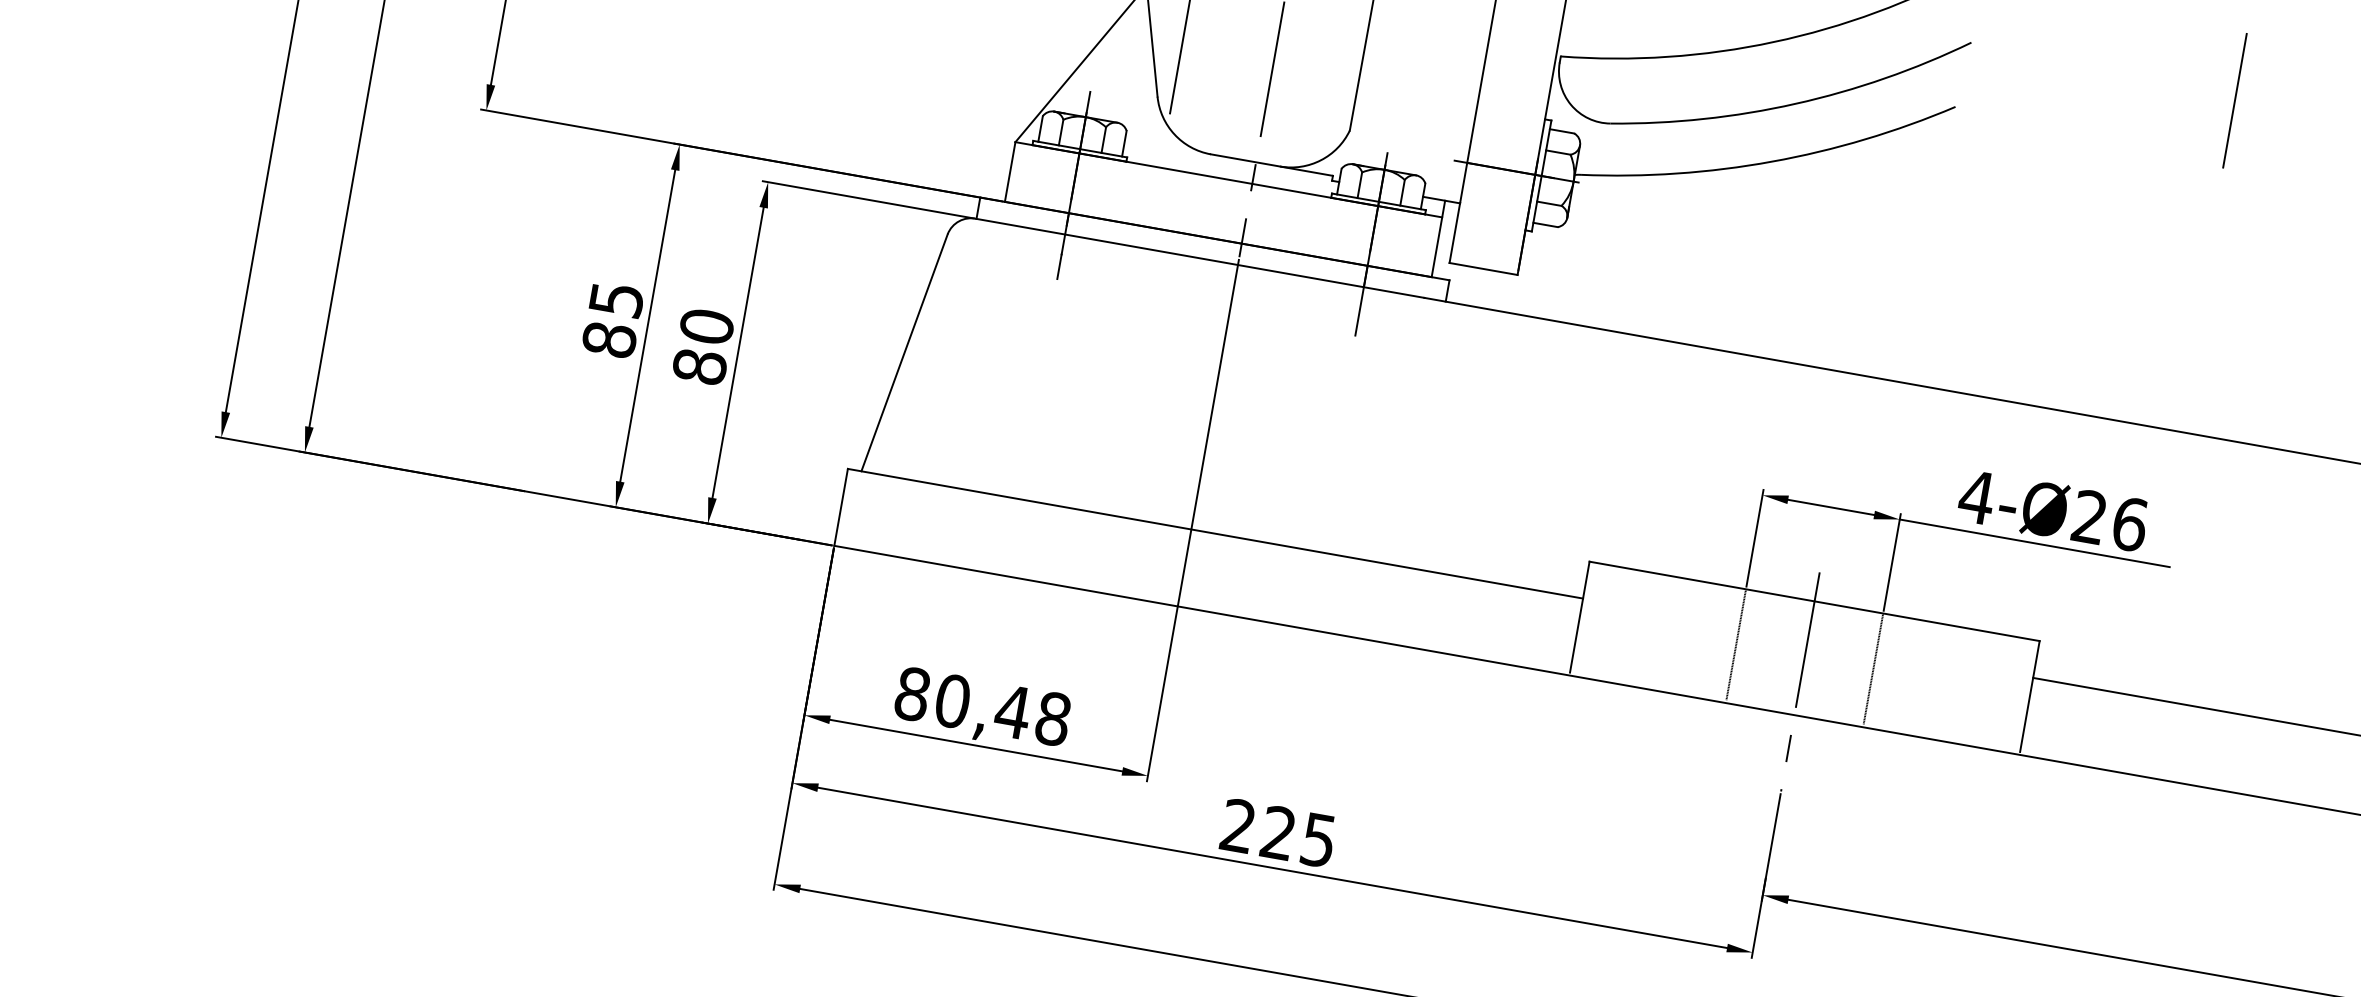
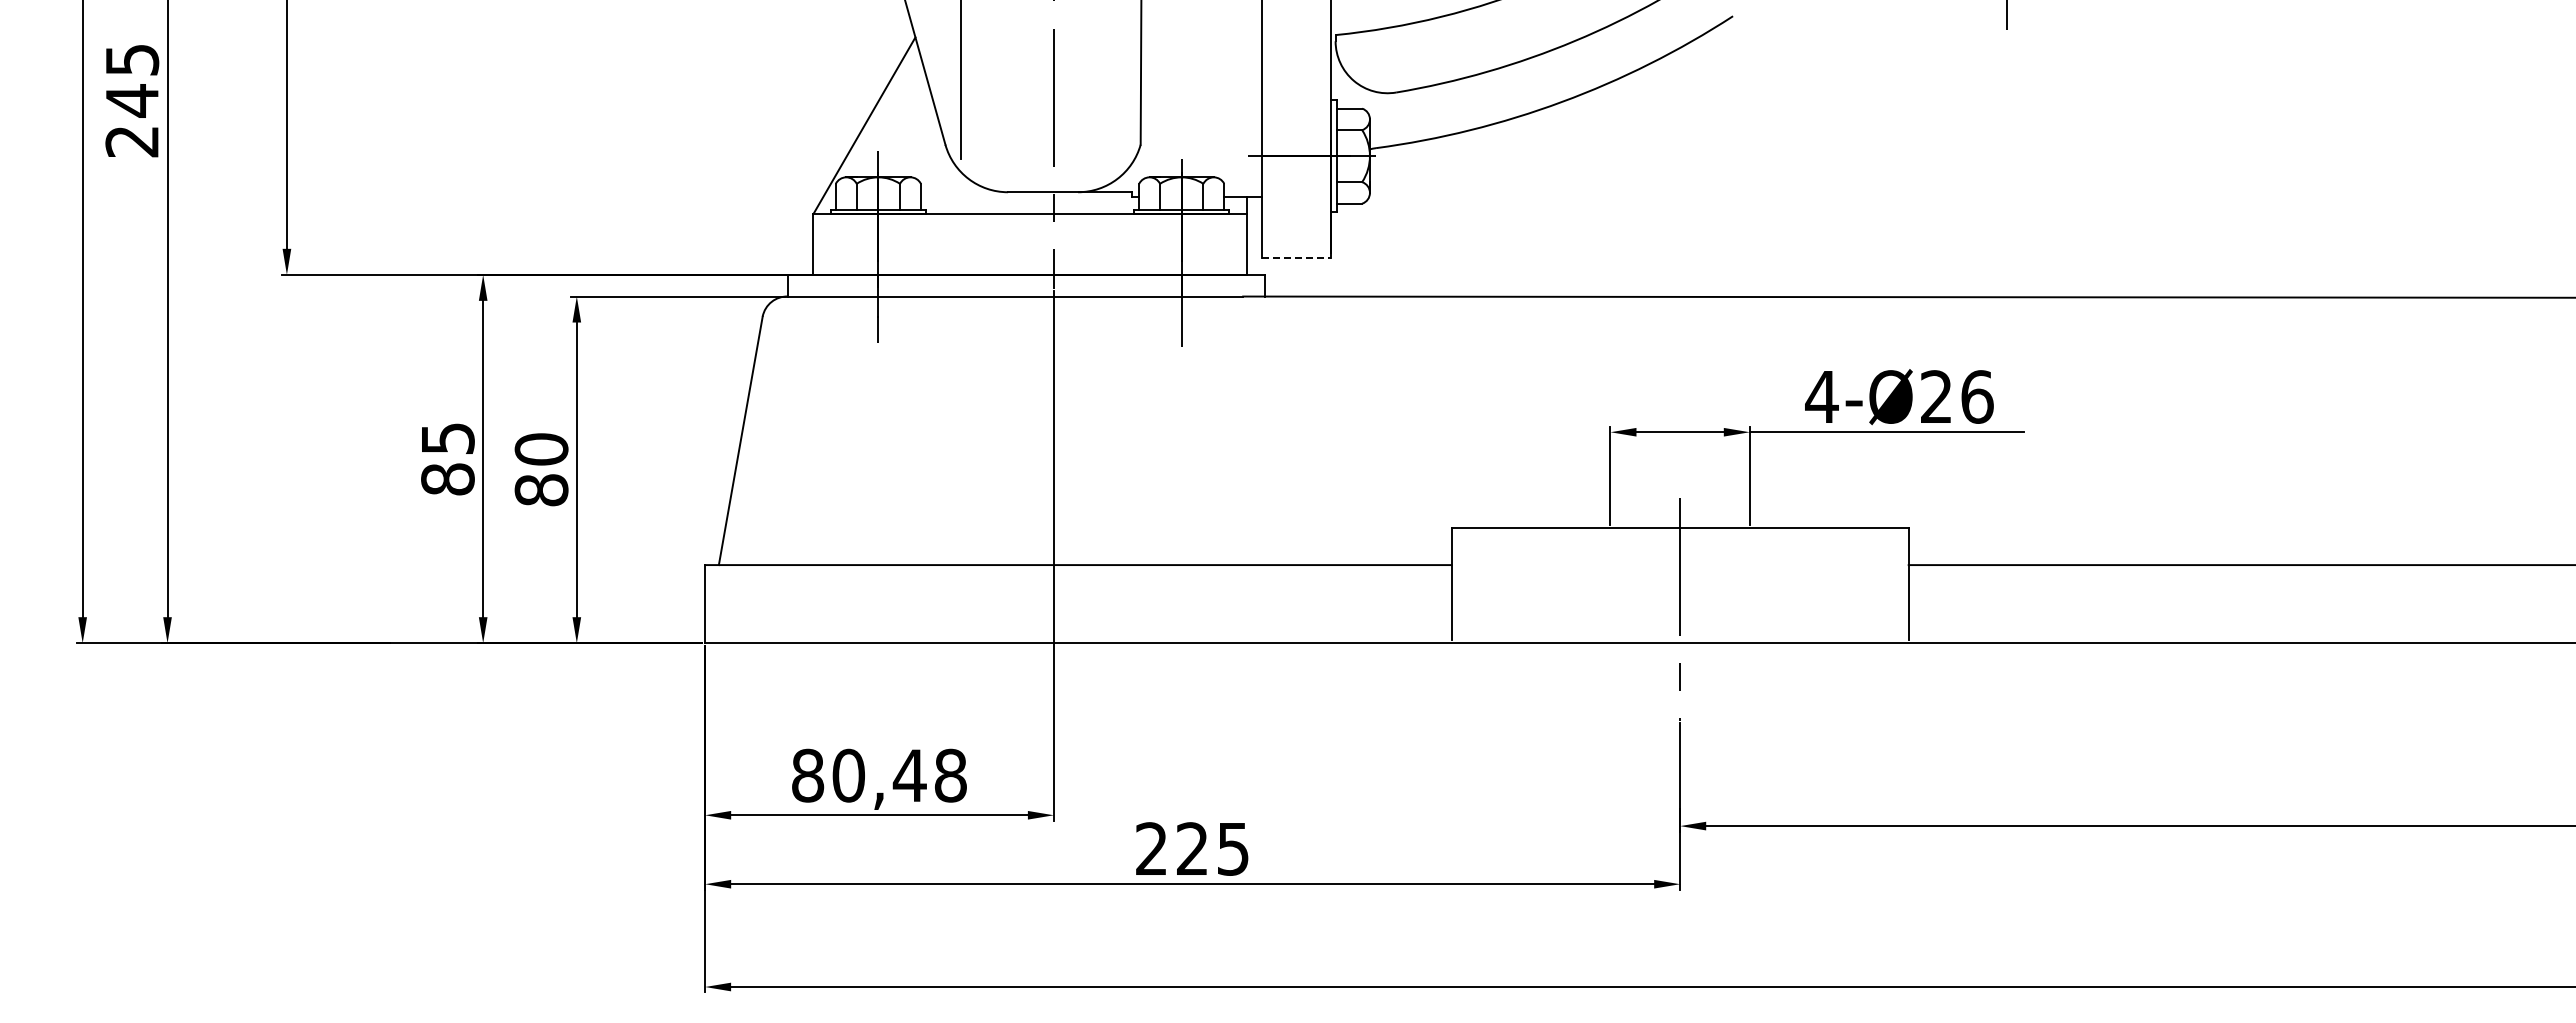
line: (1483, 268) -> (1296, 257), solid -> dashed
line: (1736, 644) -> (1610, 583), removed
line: (1873, 668) -> (1749, 583), removed

